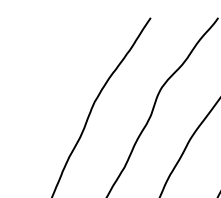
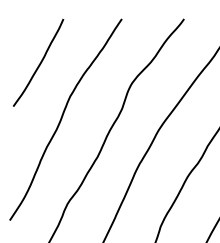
curve: (61, 66) -> (39, 63), added

